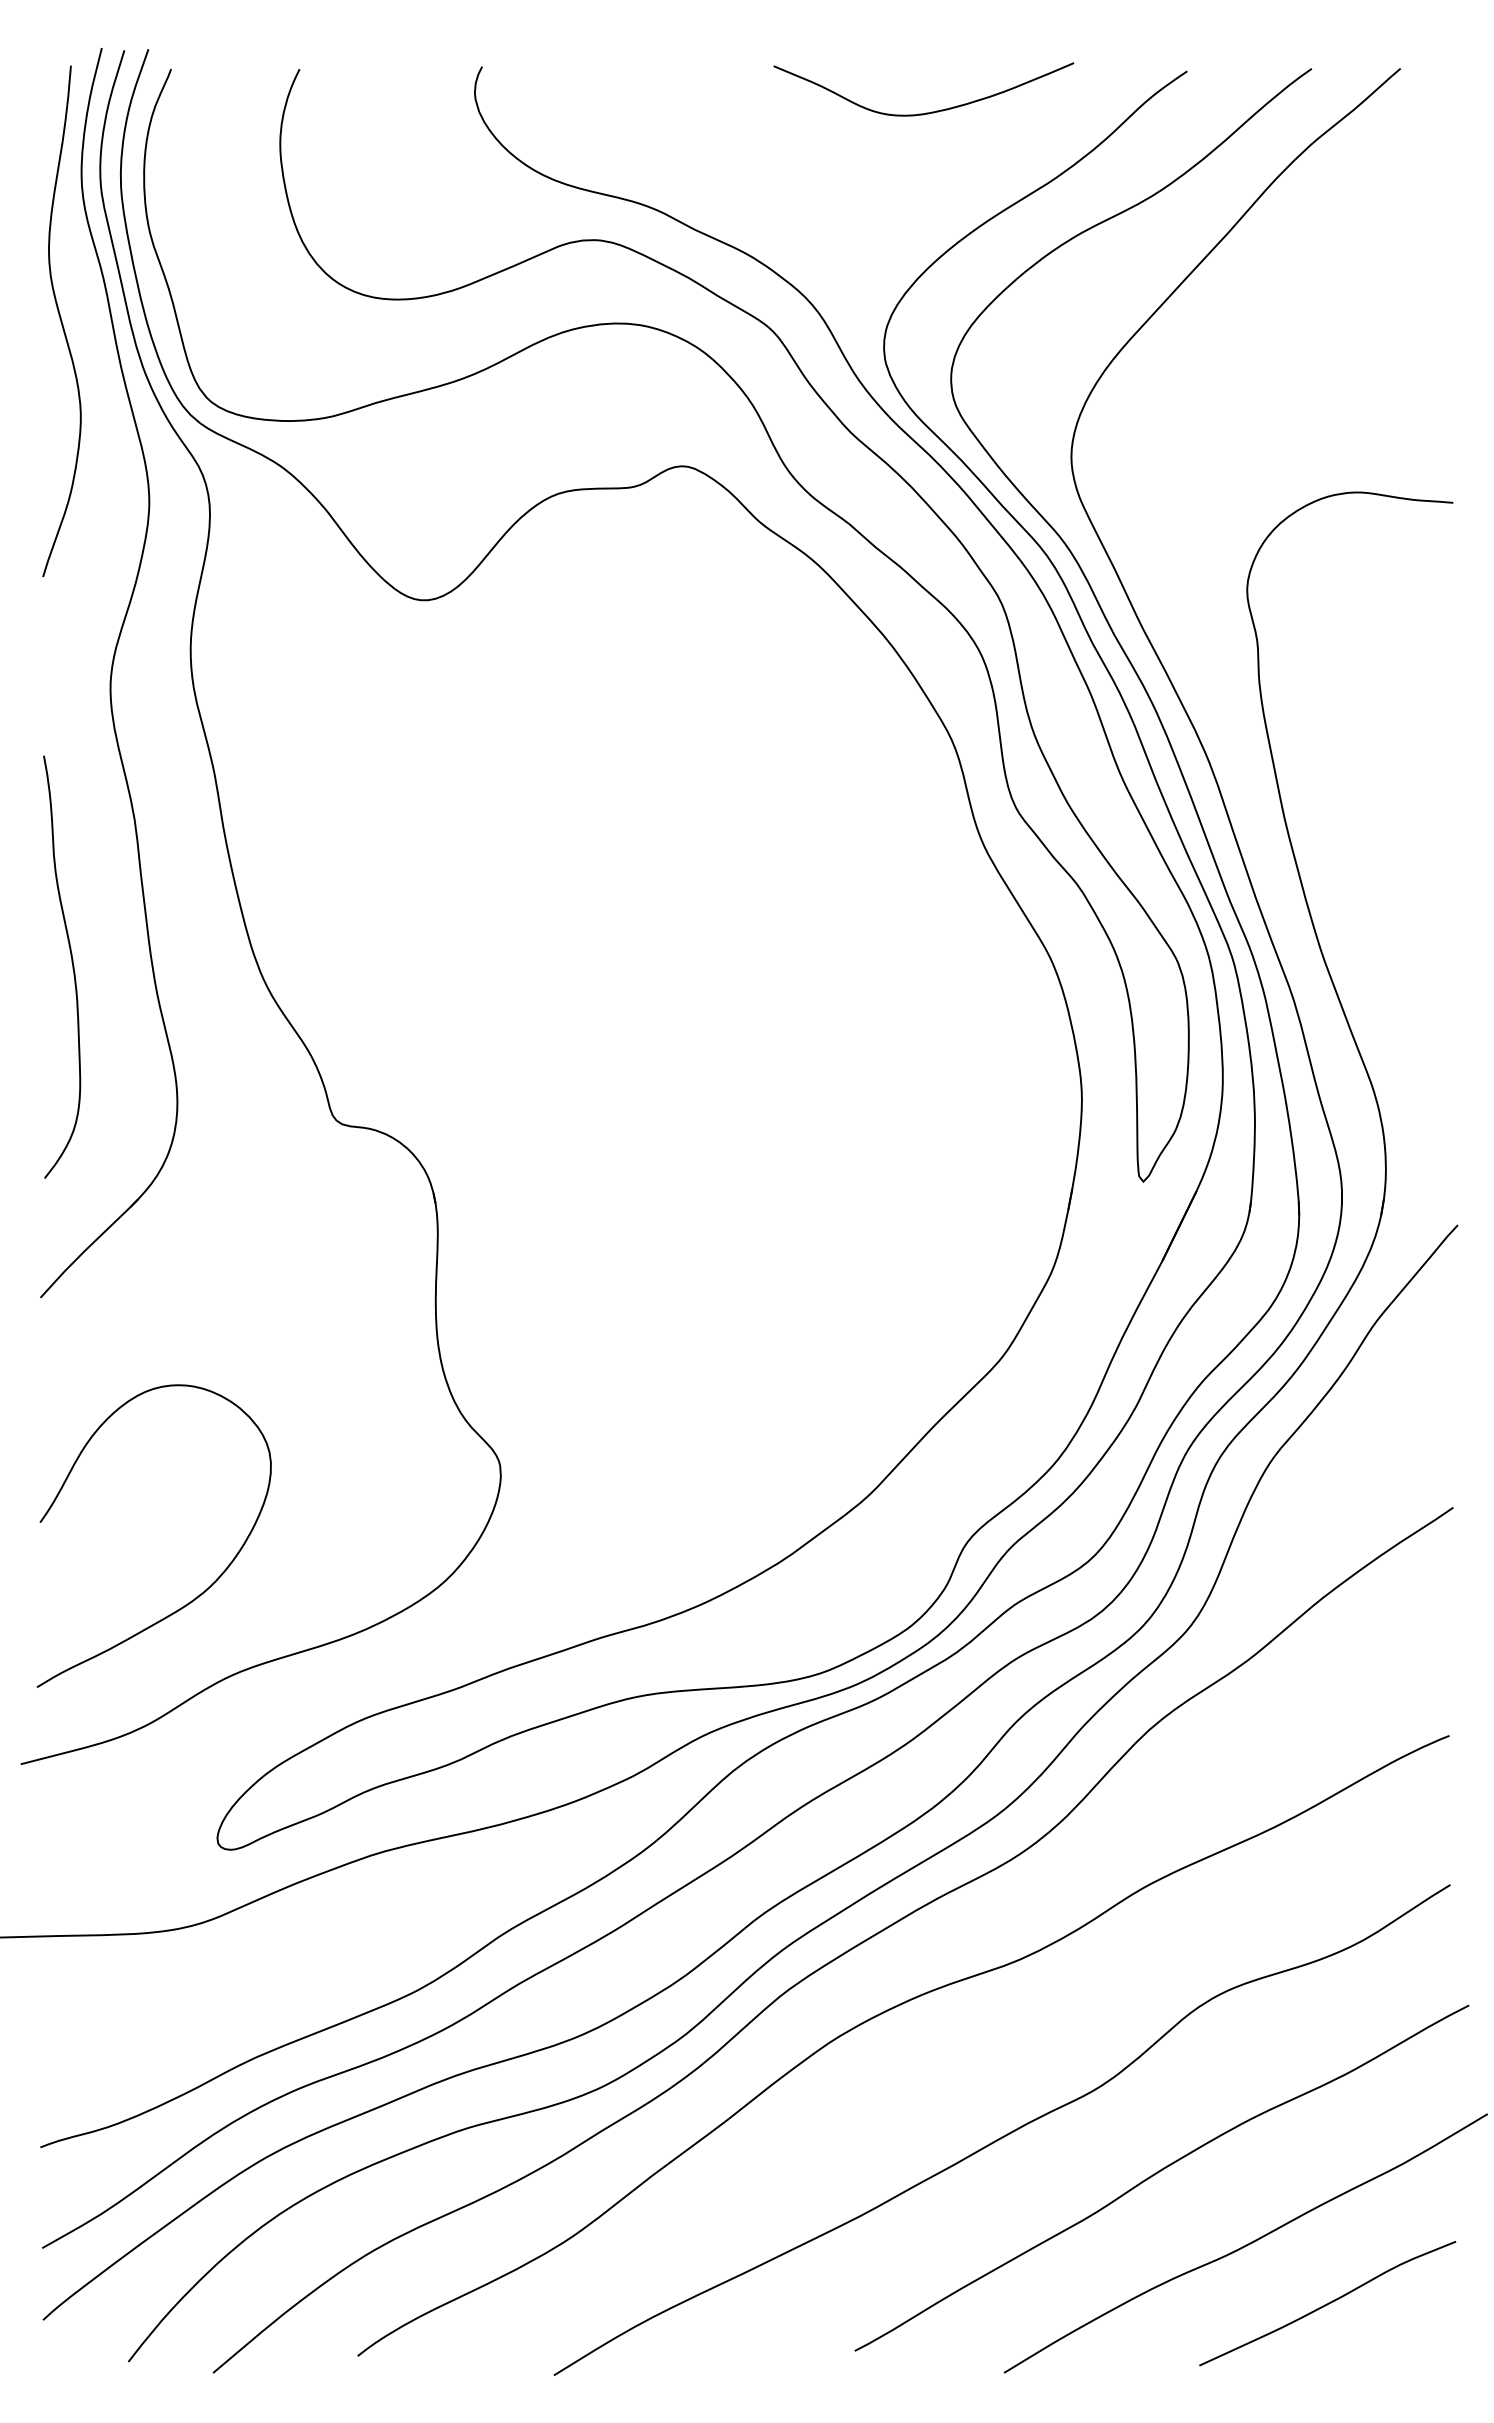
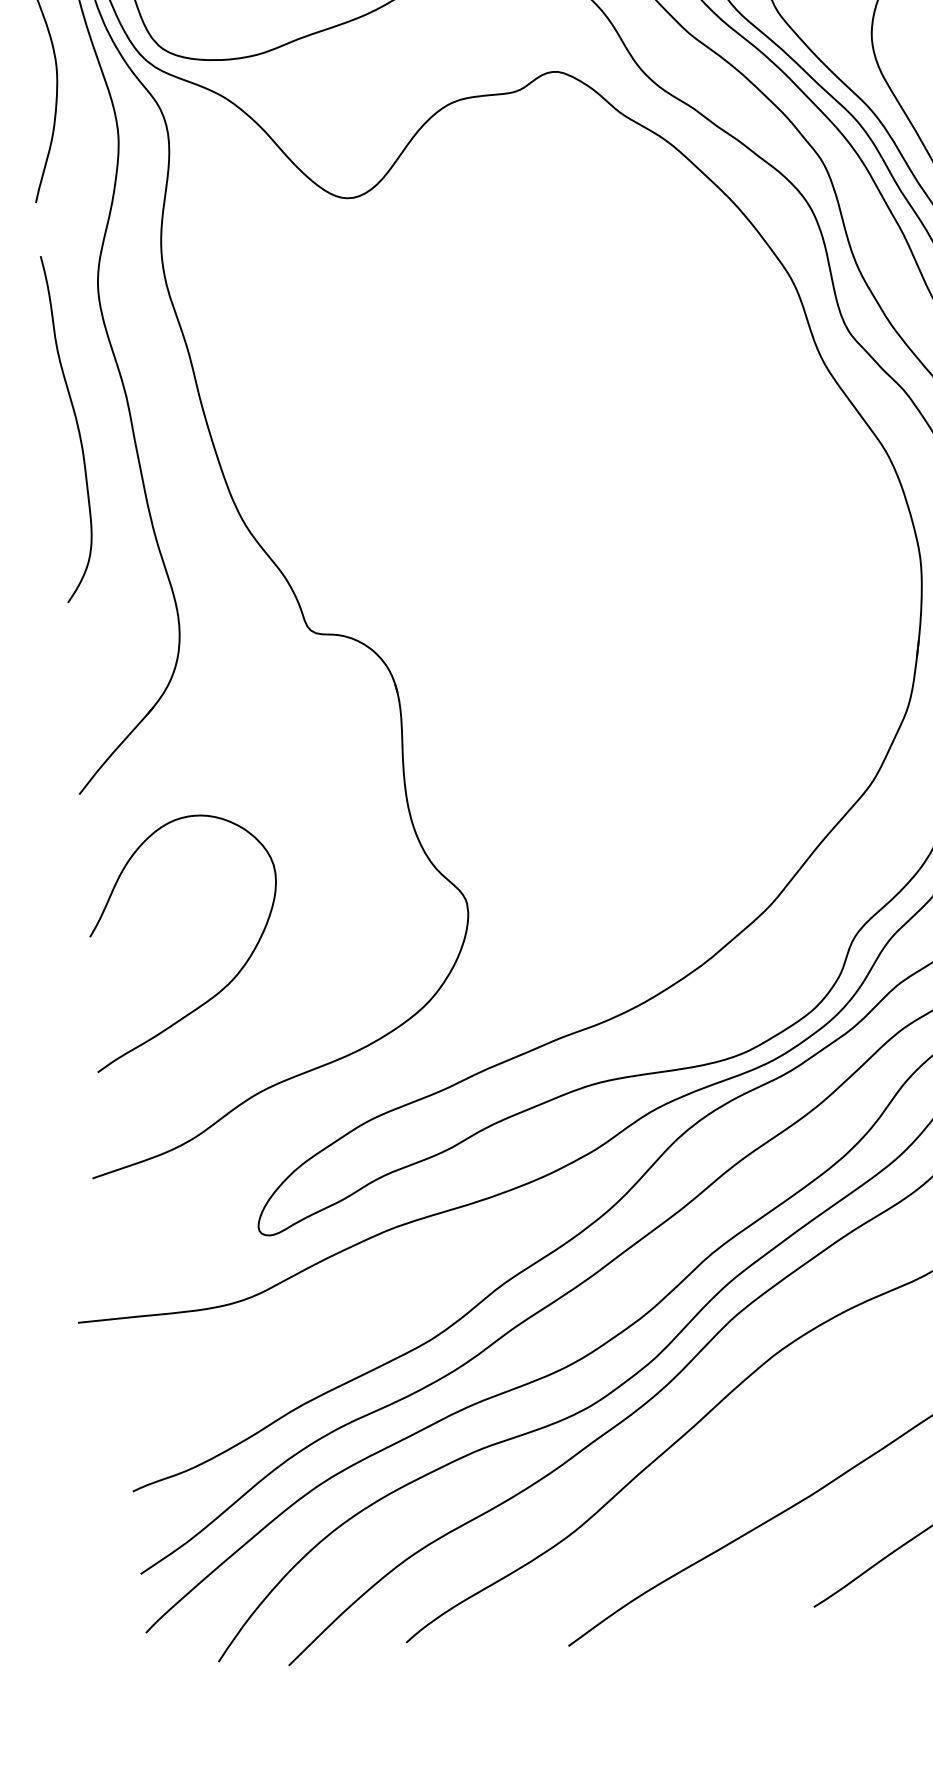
curve: (71, 962) -> (76, 424), moved
curve: (196, 1596) -> (222, 987), moved

